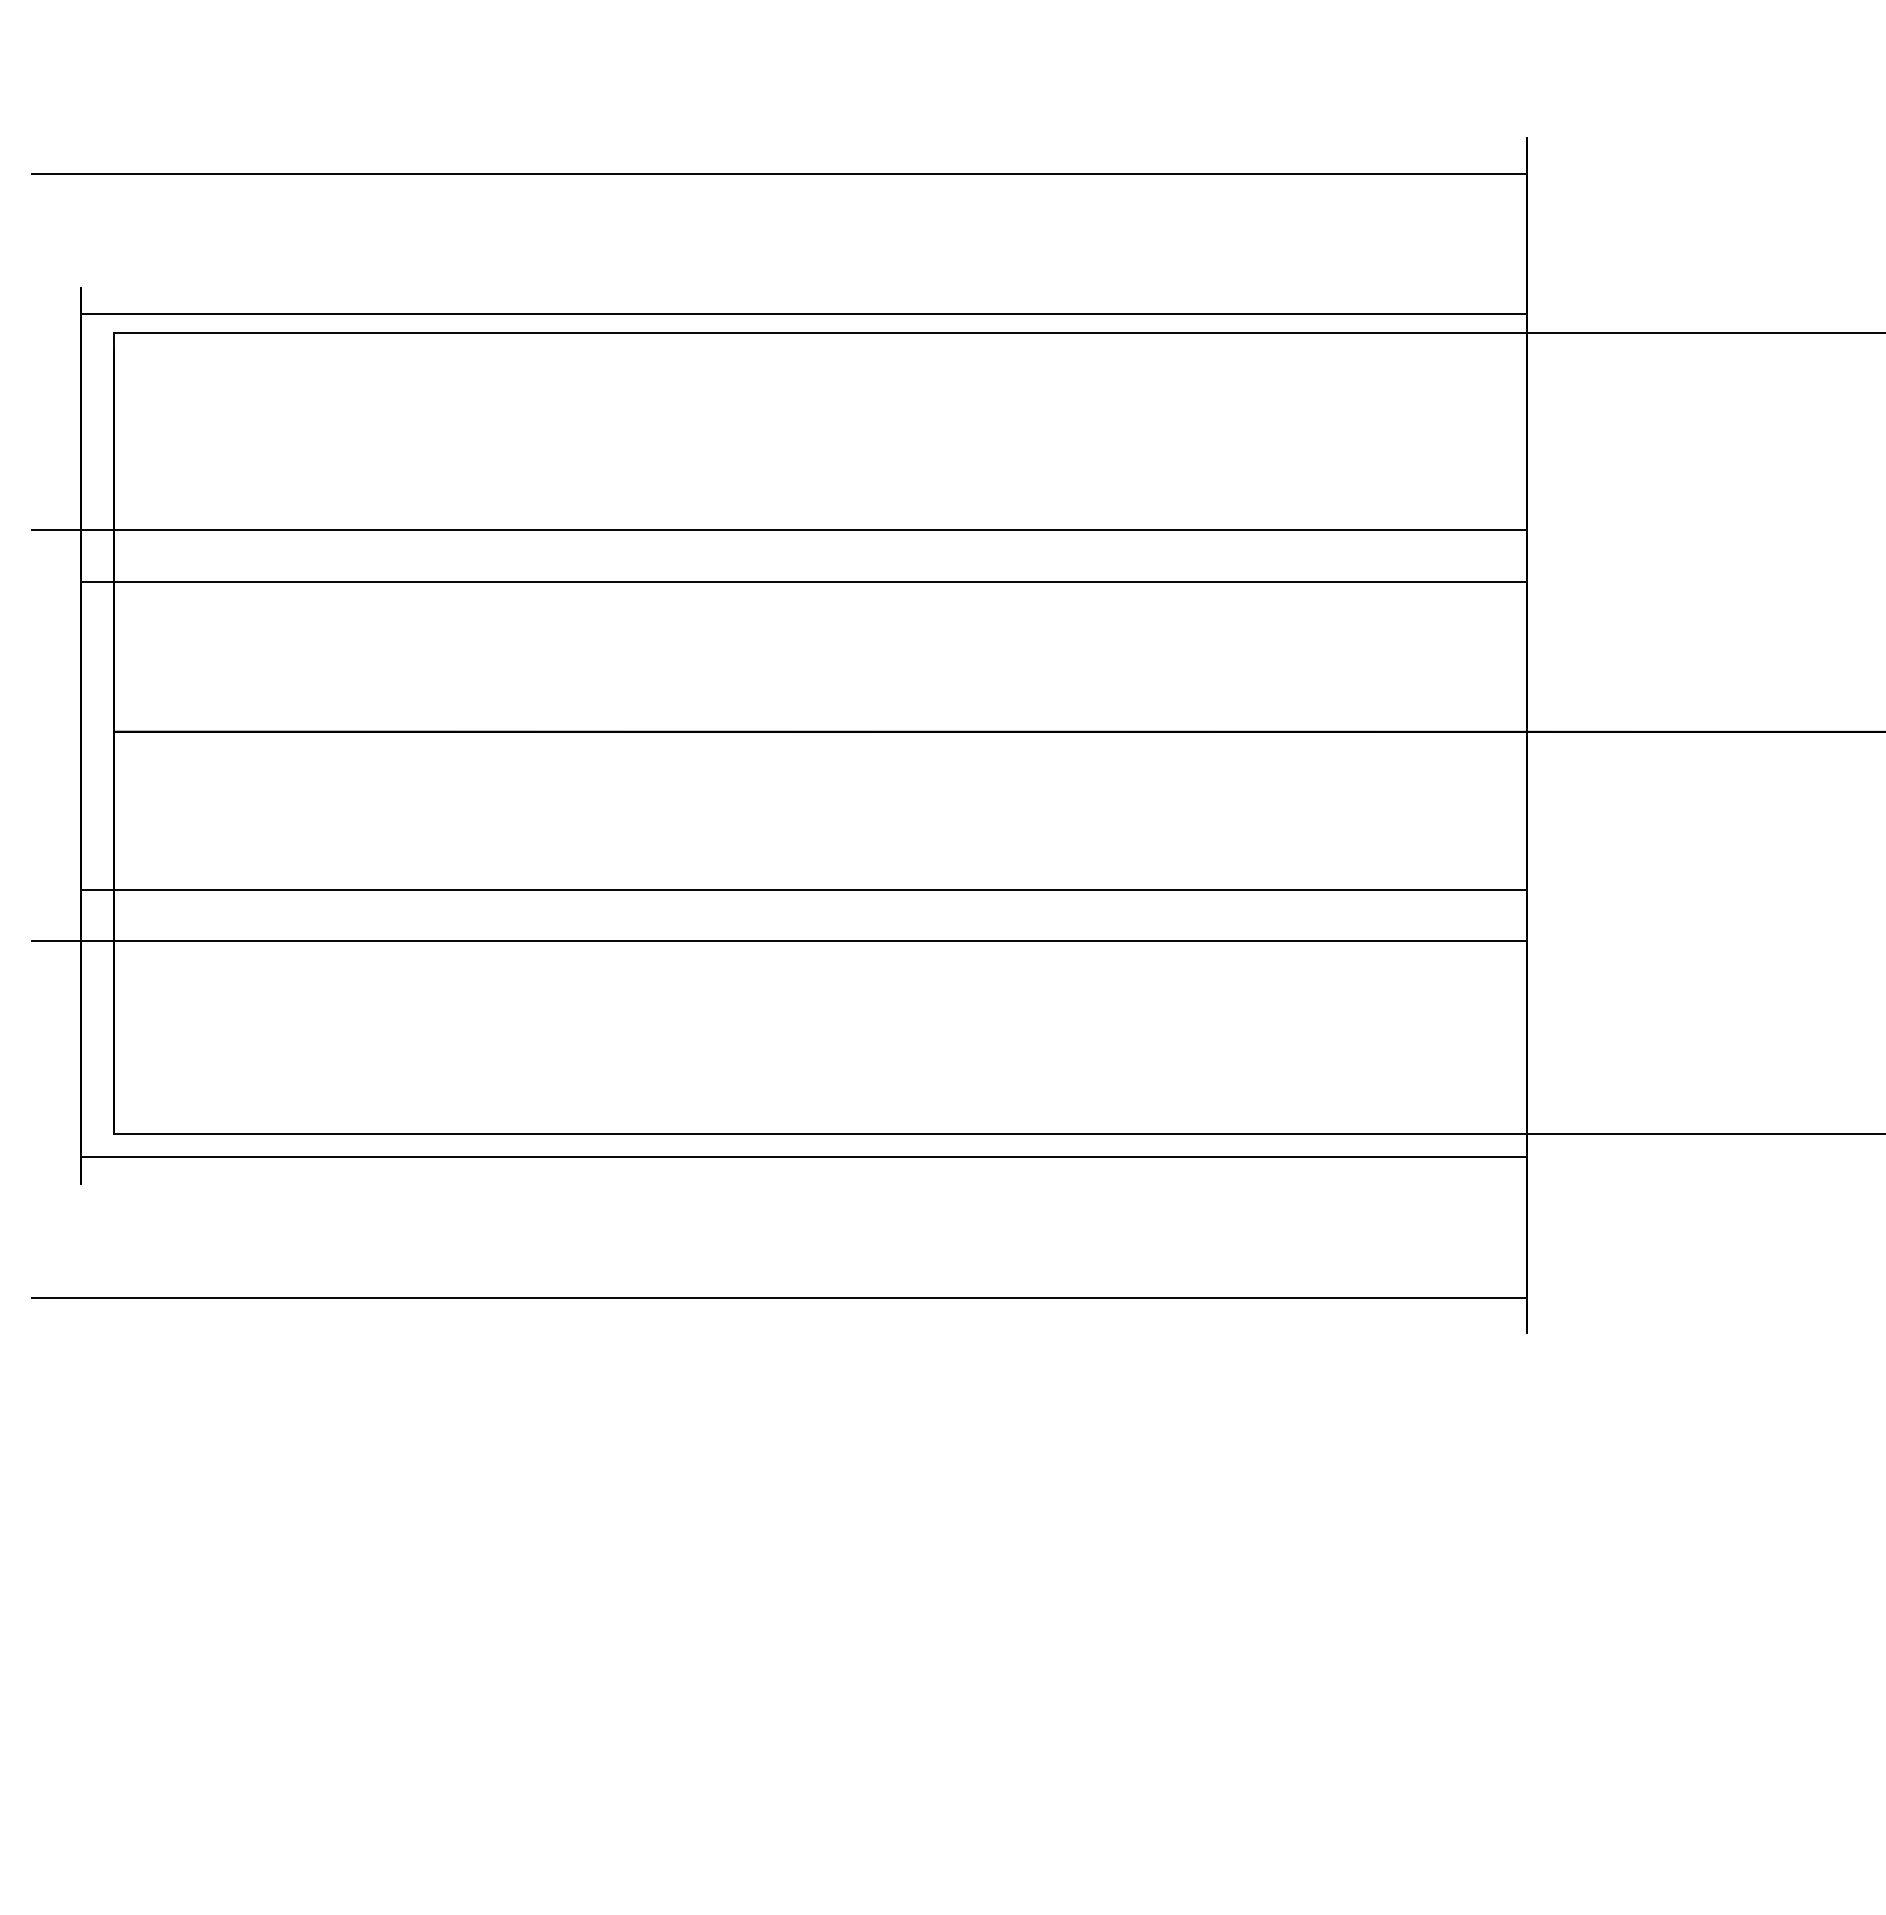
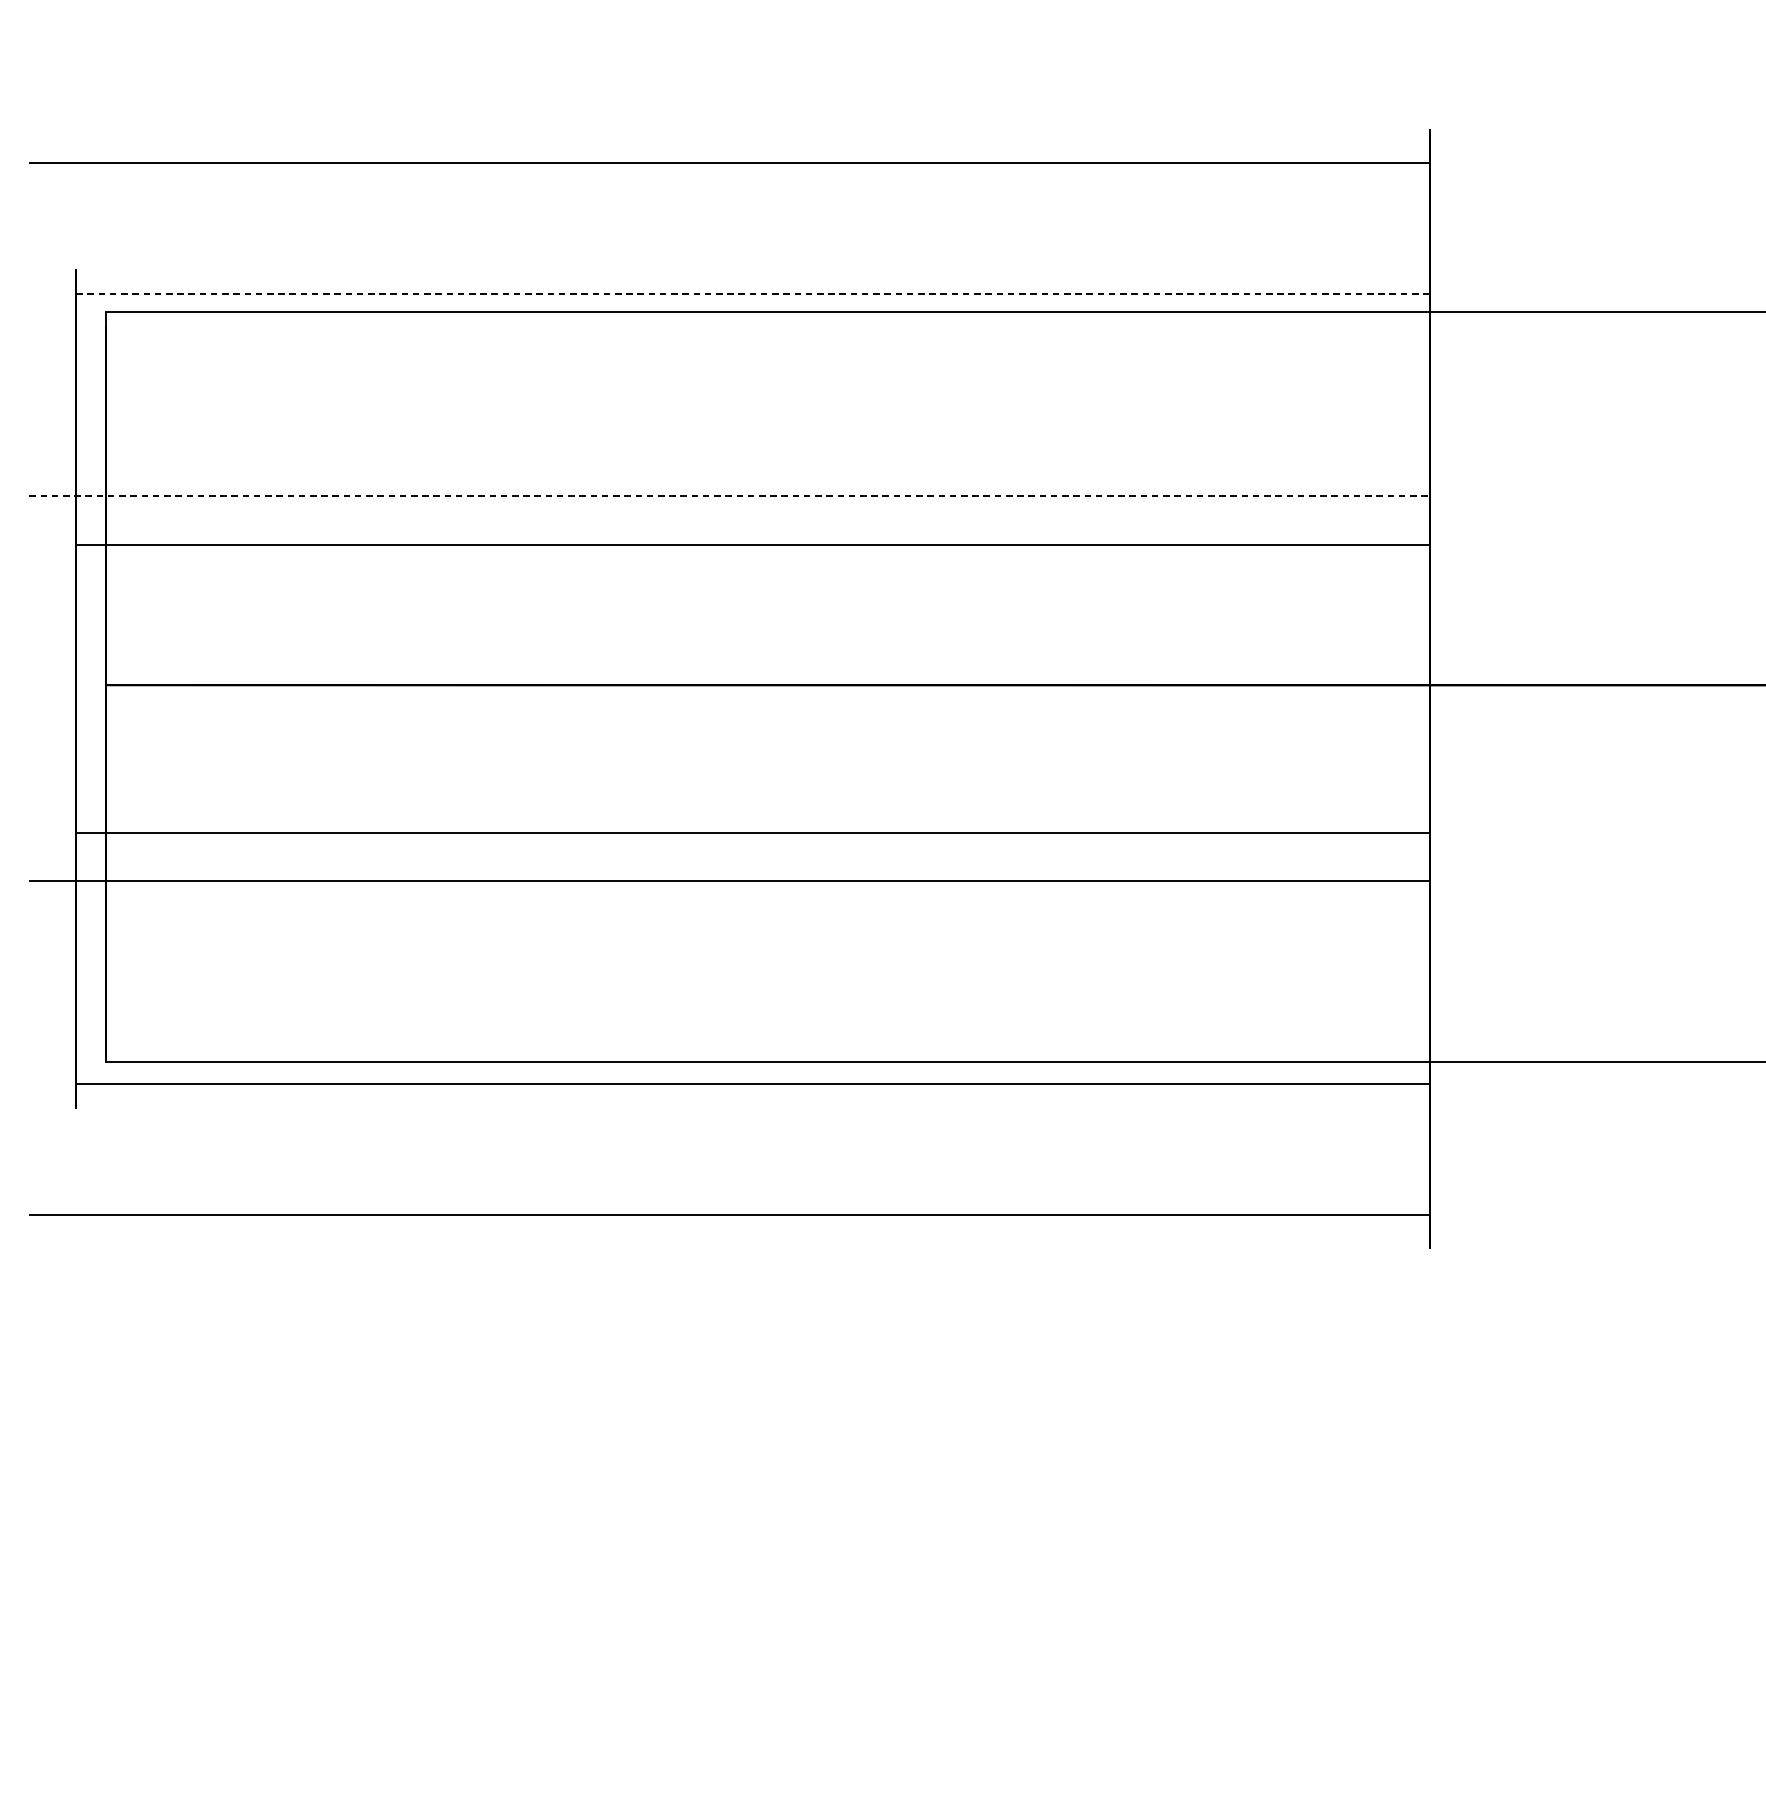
line: (803, 314) -> (752, 294), solid -> dashed
line: (779, 530) -> (729, 496), solid -> dashed

